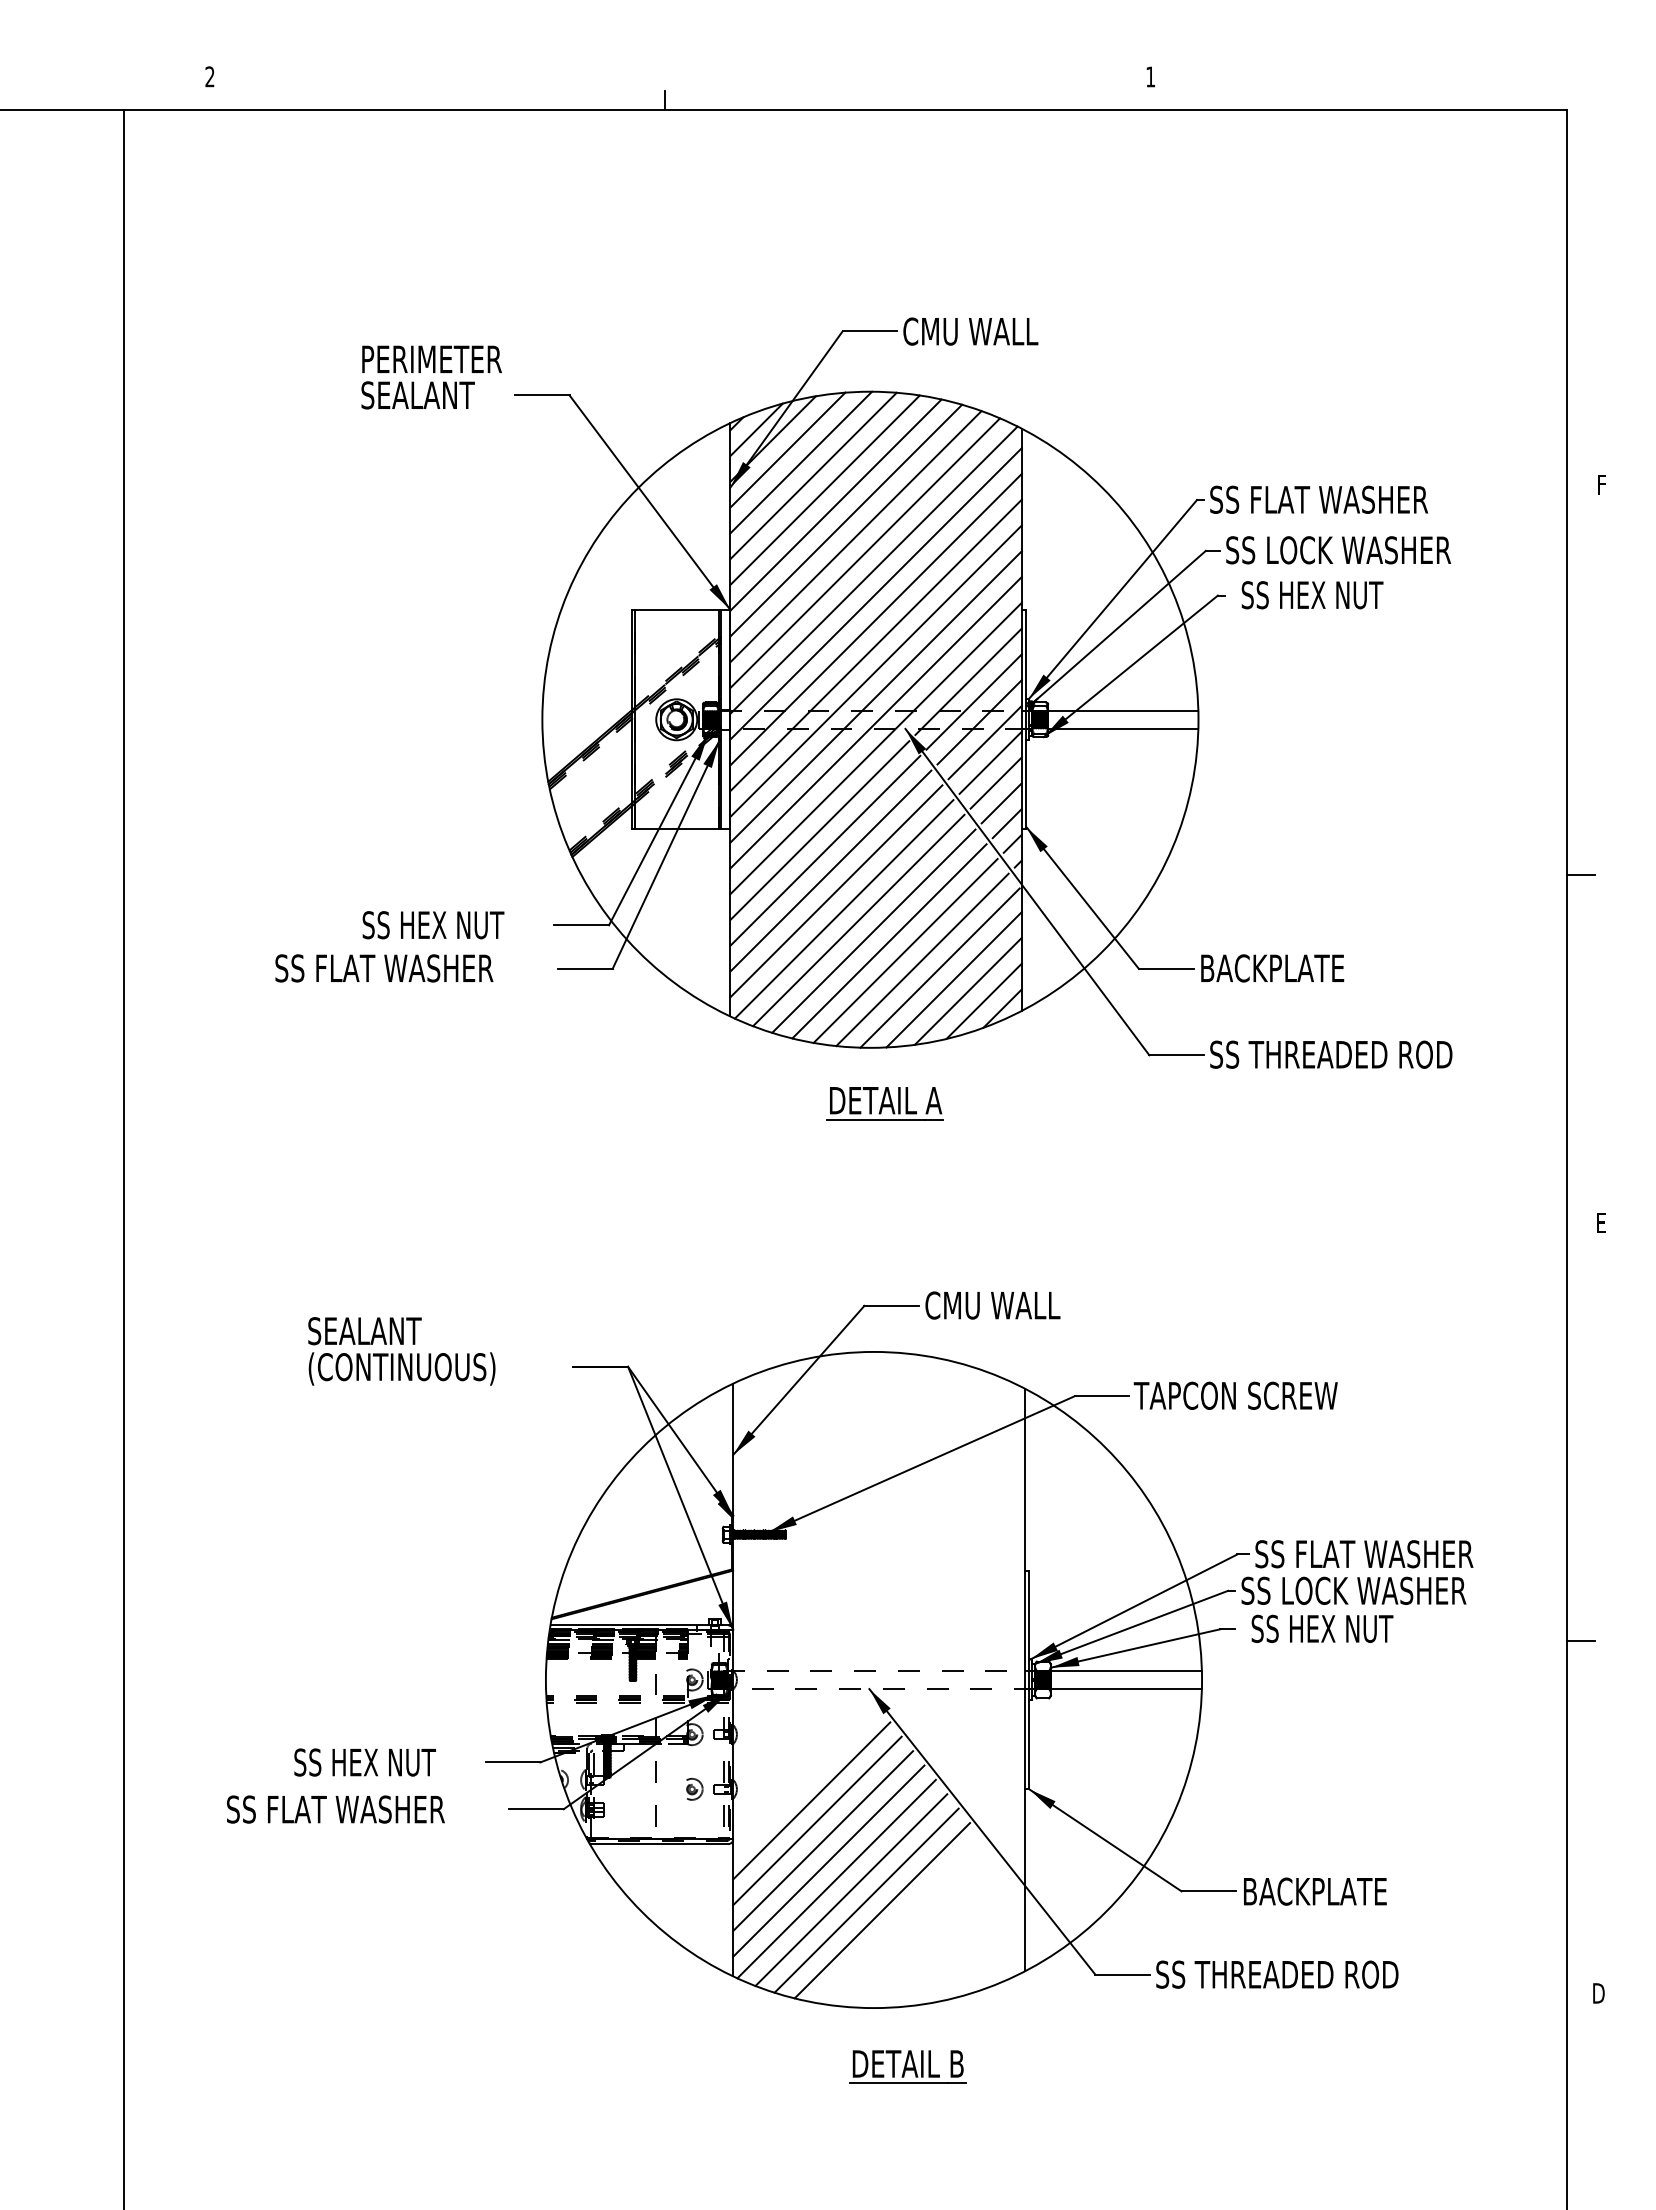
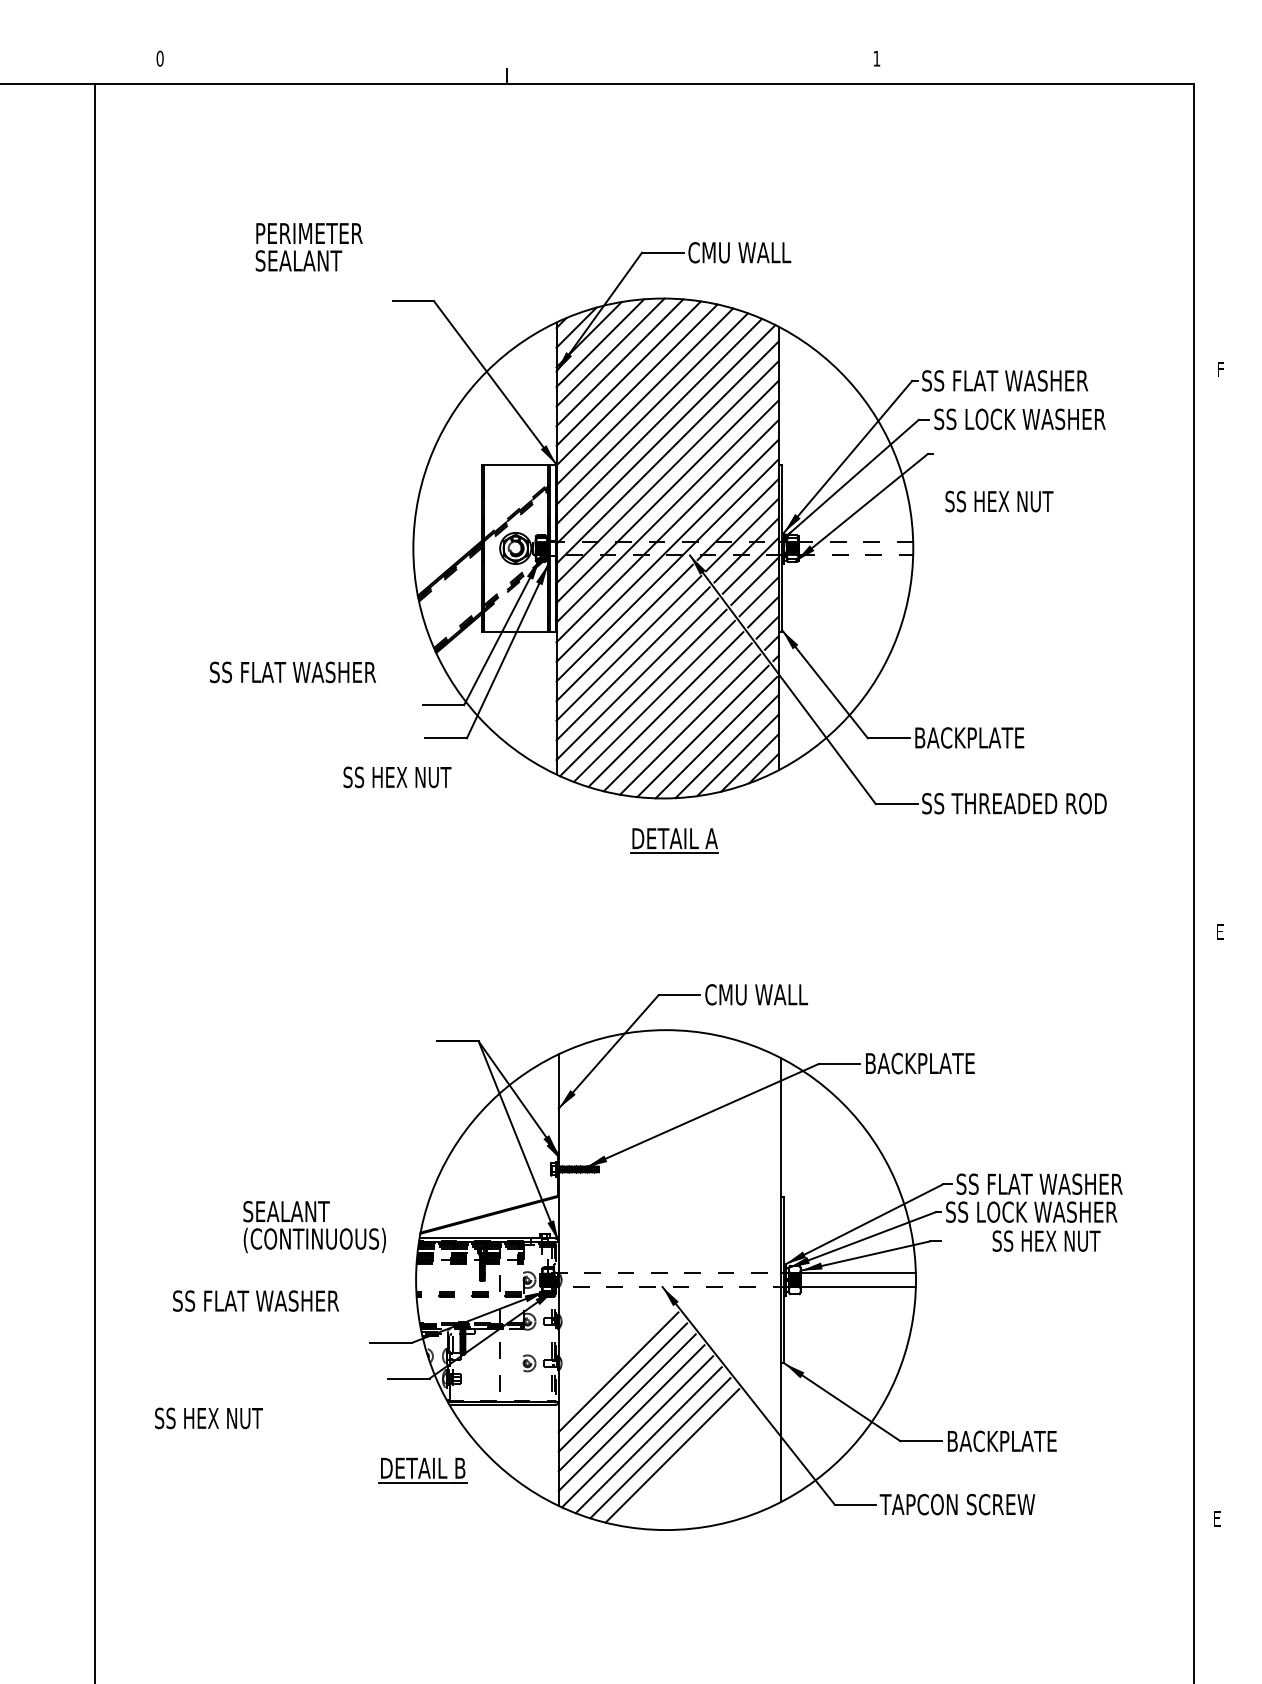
text: (209, 76) -> (159, 58), 2 -> 0
text: (431, 377) -> (309, 247), moved
text: (1312, 595) -> (999, 501), moved
line: (1122, 710) -> (855, 541), solid -> dashed
line: (1123, 728) -> (856, 555), solid -> dashed
line: (1580, 875) -> (1204, 667), removed
text: (433, 925) -> (397, 777), moved
text: (384, 968) -> (293, 672), moved
text: (401, 1351) -> (314, 1227), moved
text: (1235, 1395) -> (941, 1063), TAPCON SCREW -> BACKPLATE
text: (1322, 1628) -> (1046, 1240), moved
line: (1580, 1640) -> (1204, 1249), removed
text: (364, 1762) -> (208, 1418), moved
text: (335, 1809) -> (255, 1301), moved
text: (1276, 1974) -> (972, 1504), SS THREADED ROD -> TAPCON SCREW
text: (1598, 1993) -> (1218, 1518), D -> E
part: (907, 2066) -> (422, 1470), moved

